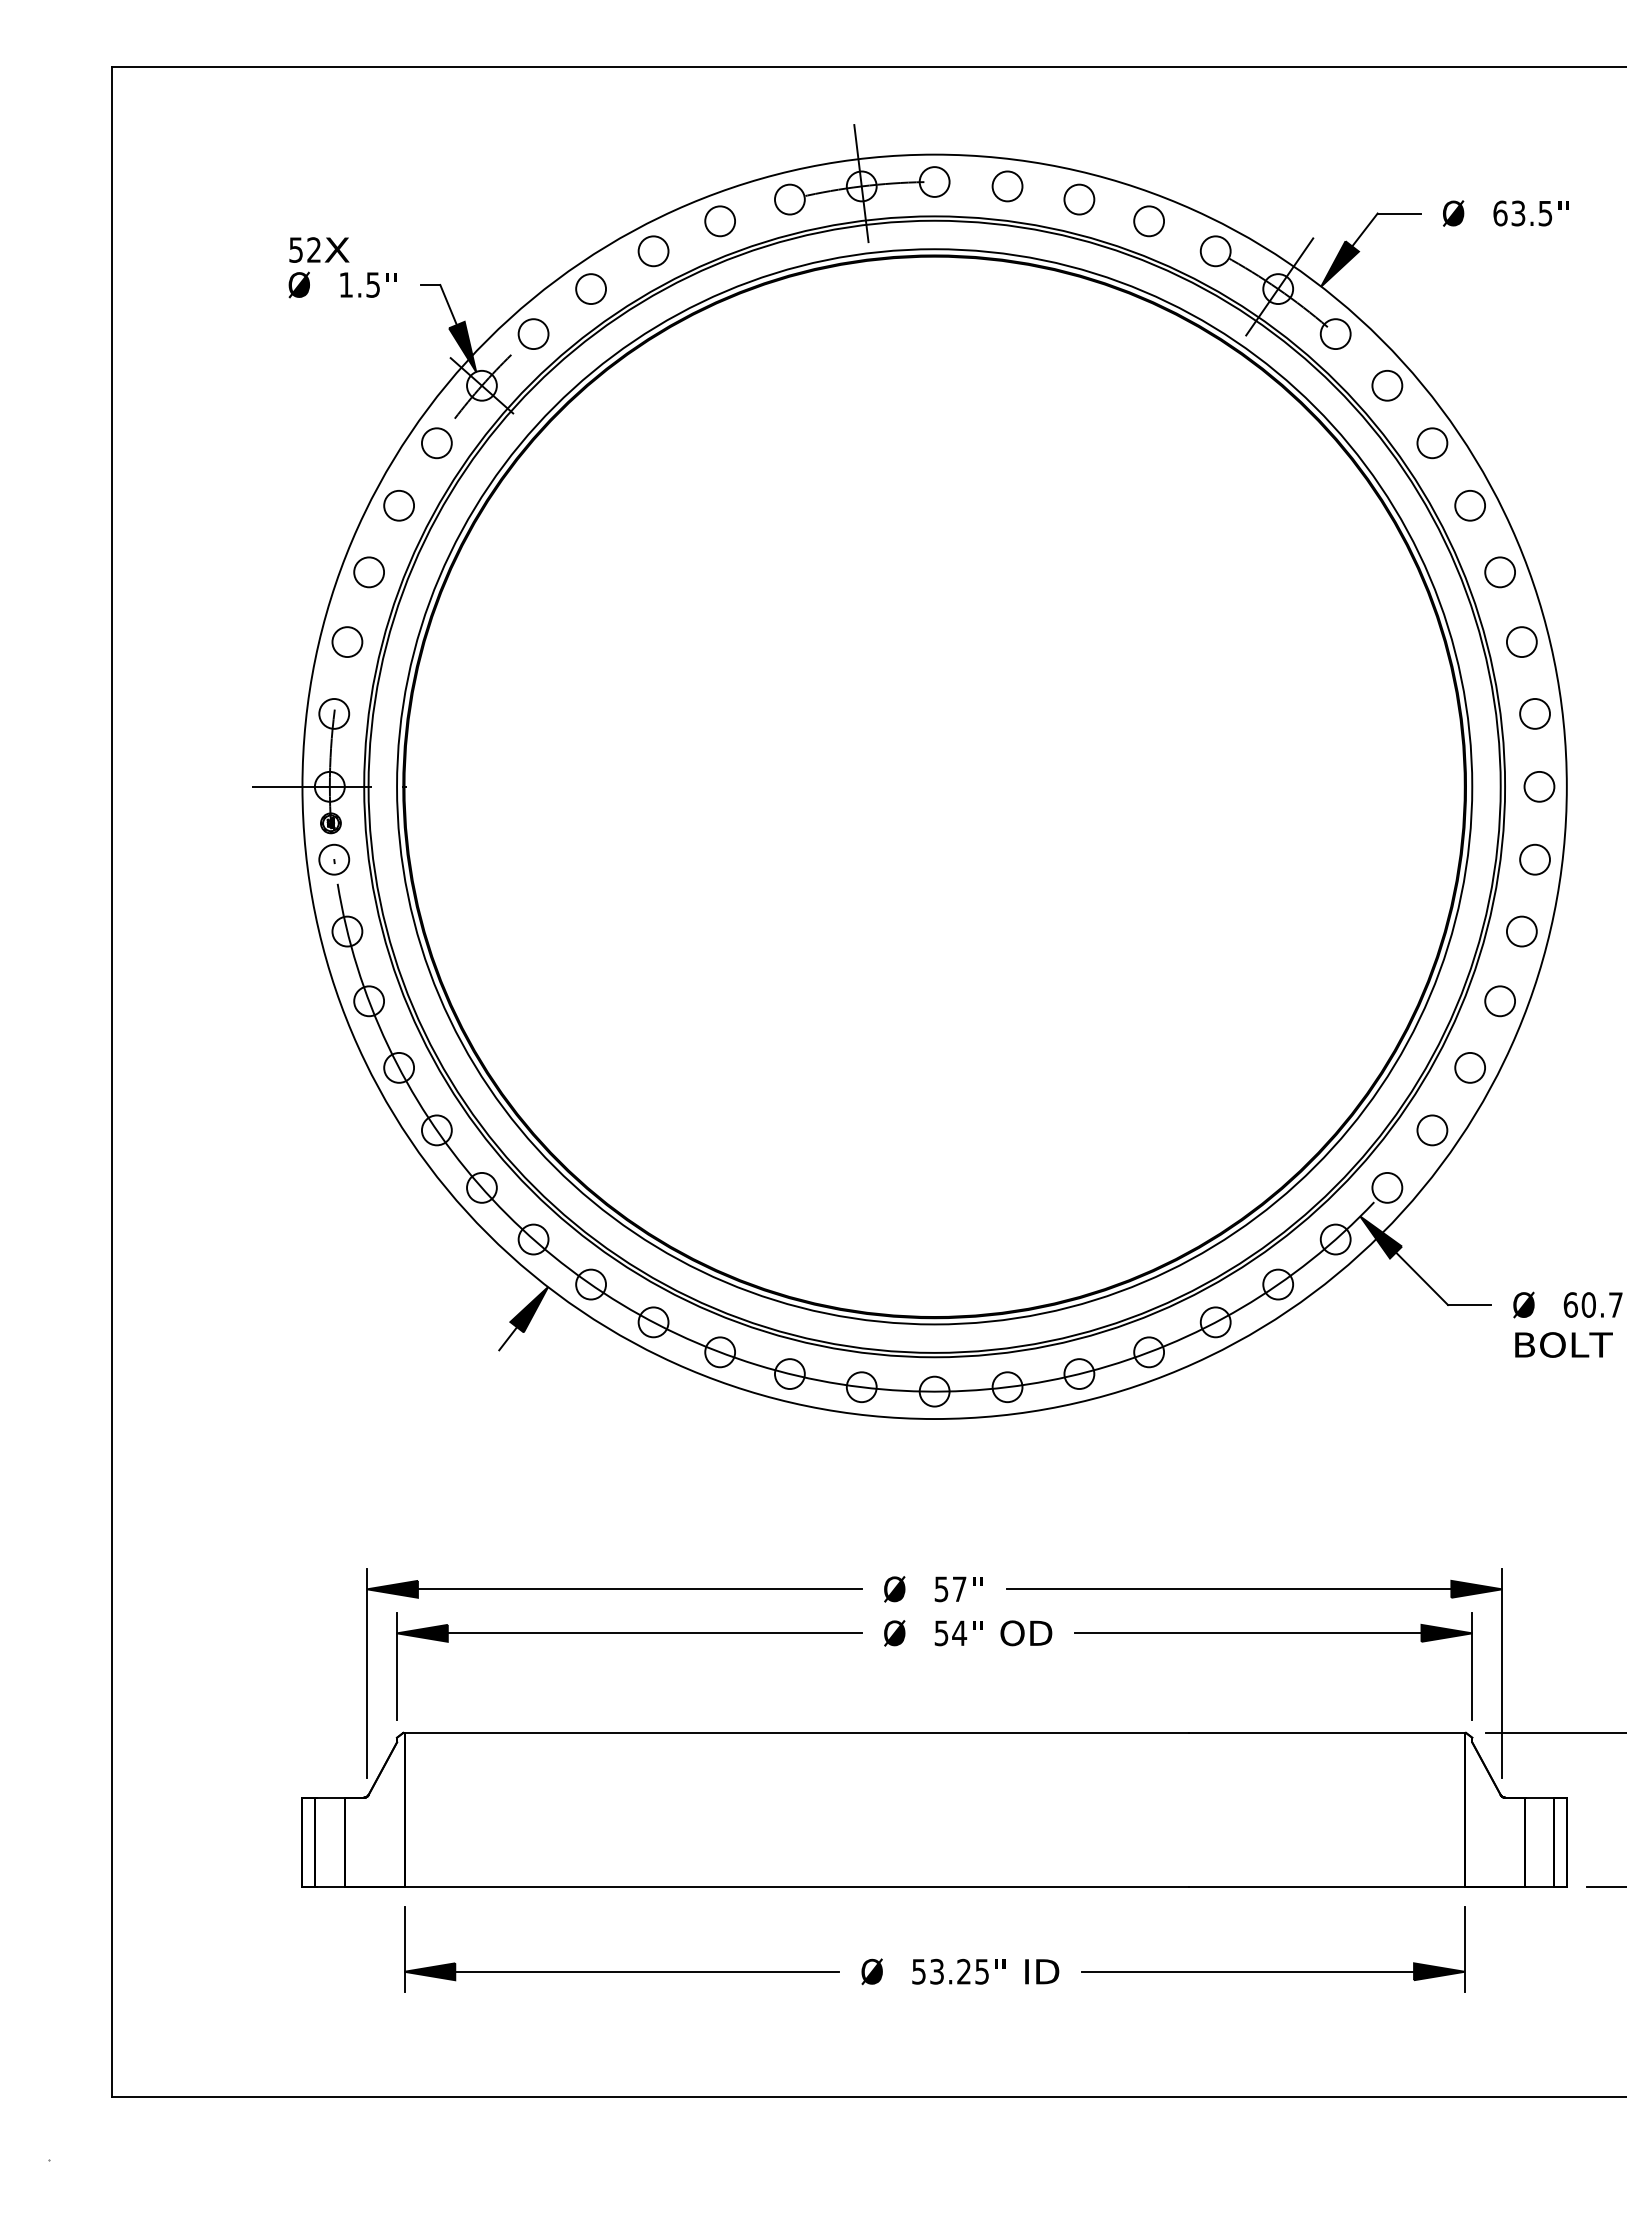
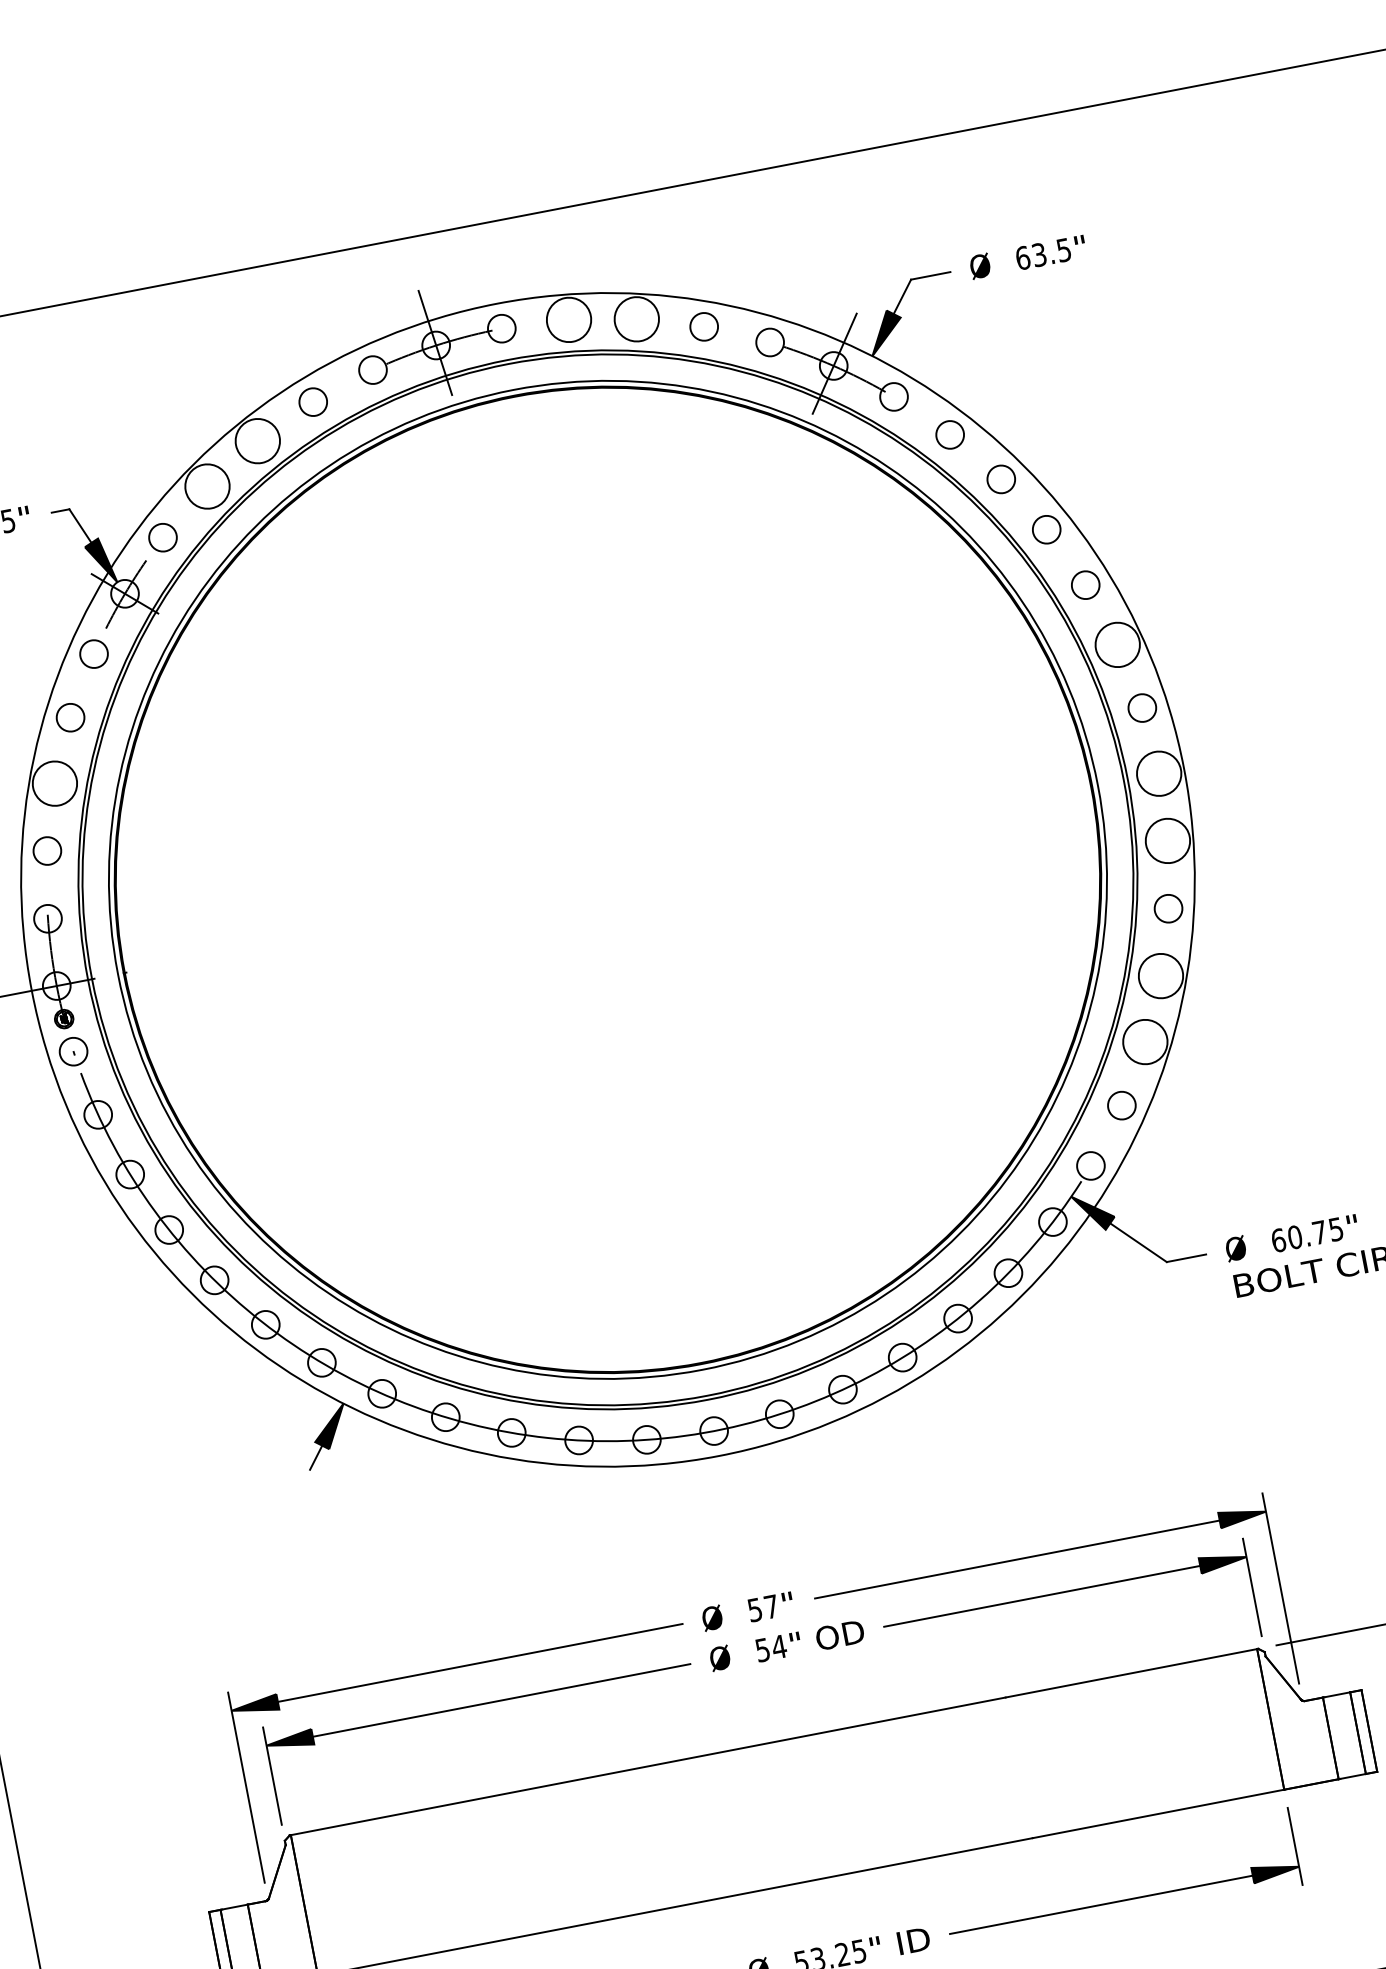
circle: (1007, 186) -> (569, 319), size x1.6
circle: (1079, 199) -> (636, 319), size x1.6
circle: (653, 251) -> (257, 441), size x1.6
circle: (591, 289) -> (207, 486), size x1.6
circle: (369, 572) -> (55, 783), size x1.6
circle: (1521, 642) -> (1117, 645), size x1.6
circle: (1539, 786) -> (1159, 773), size x1.6
circle: (1534, 859) -> (1167, 840), size x1.6
circle: (1500, 1001) -> (1161, 976), size x1.6
circle: (1470, 1067) -> (1145, 1041), size x1.6

